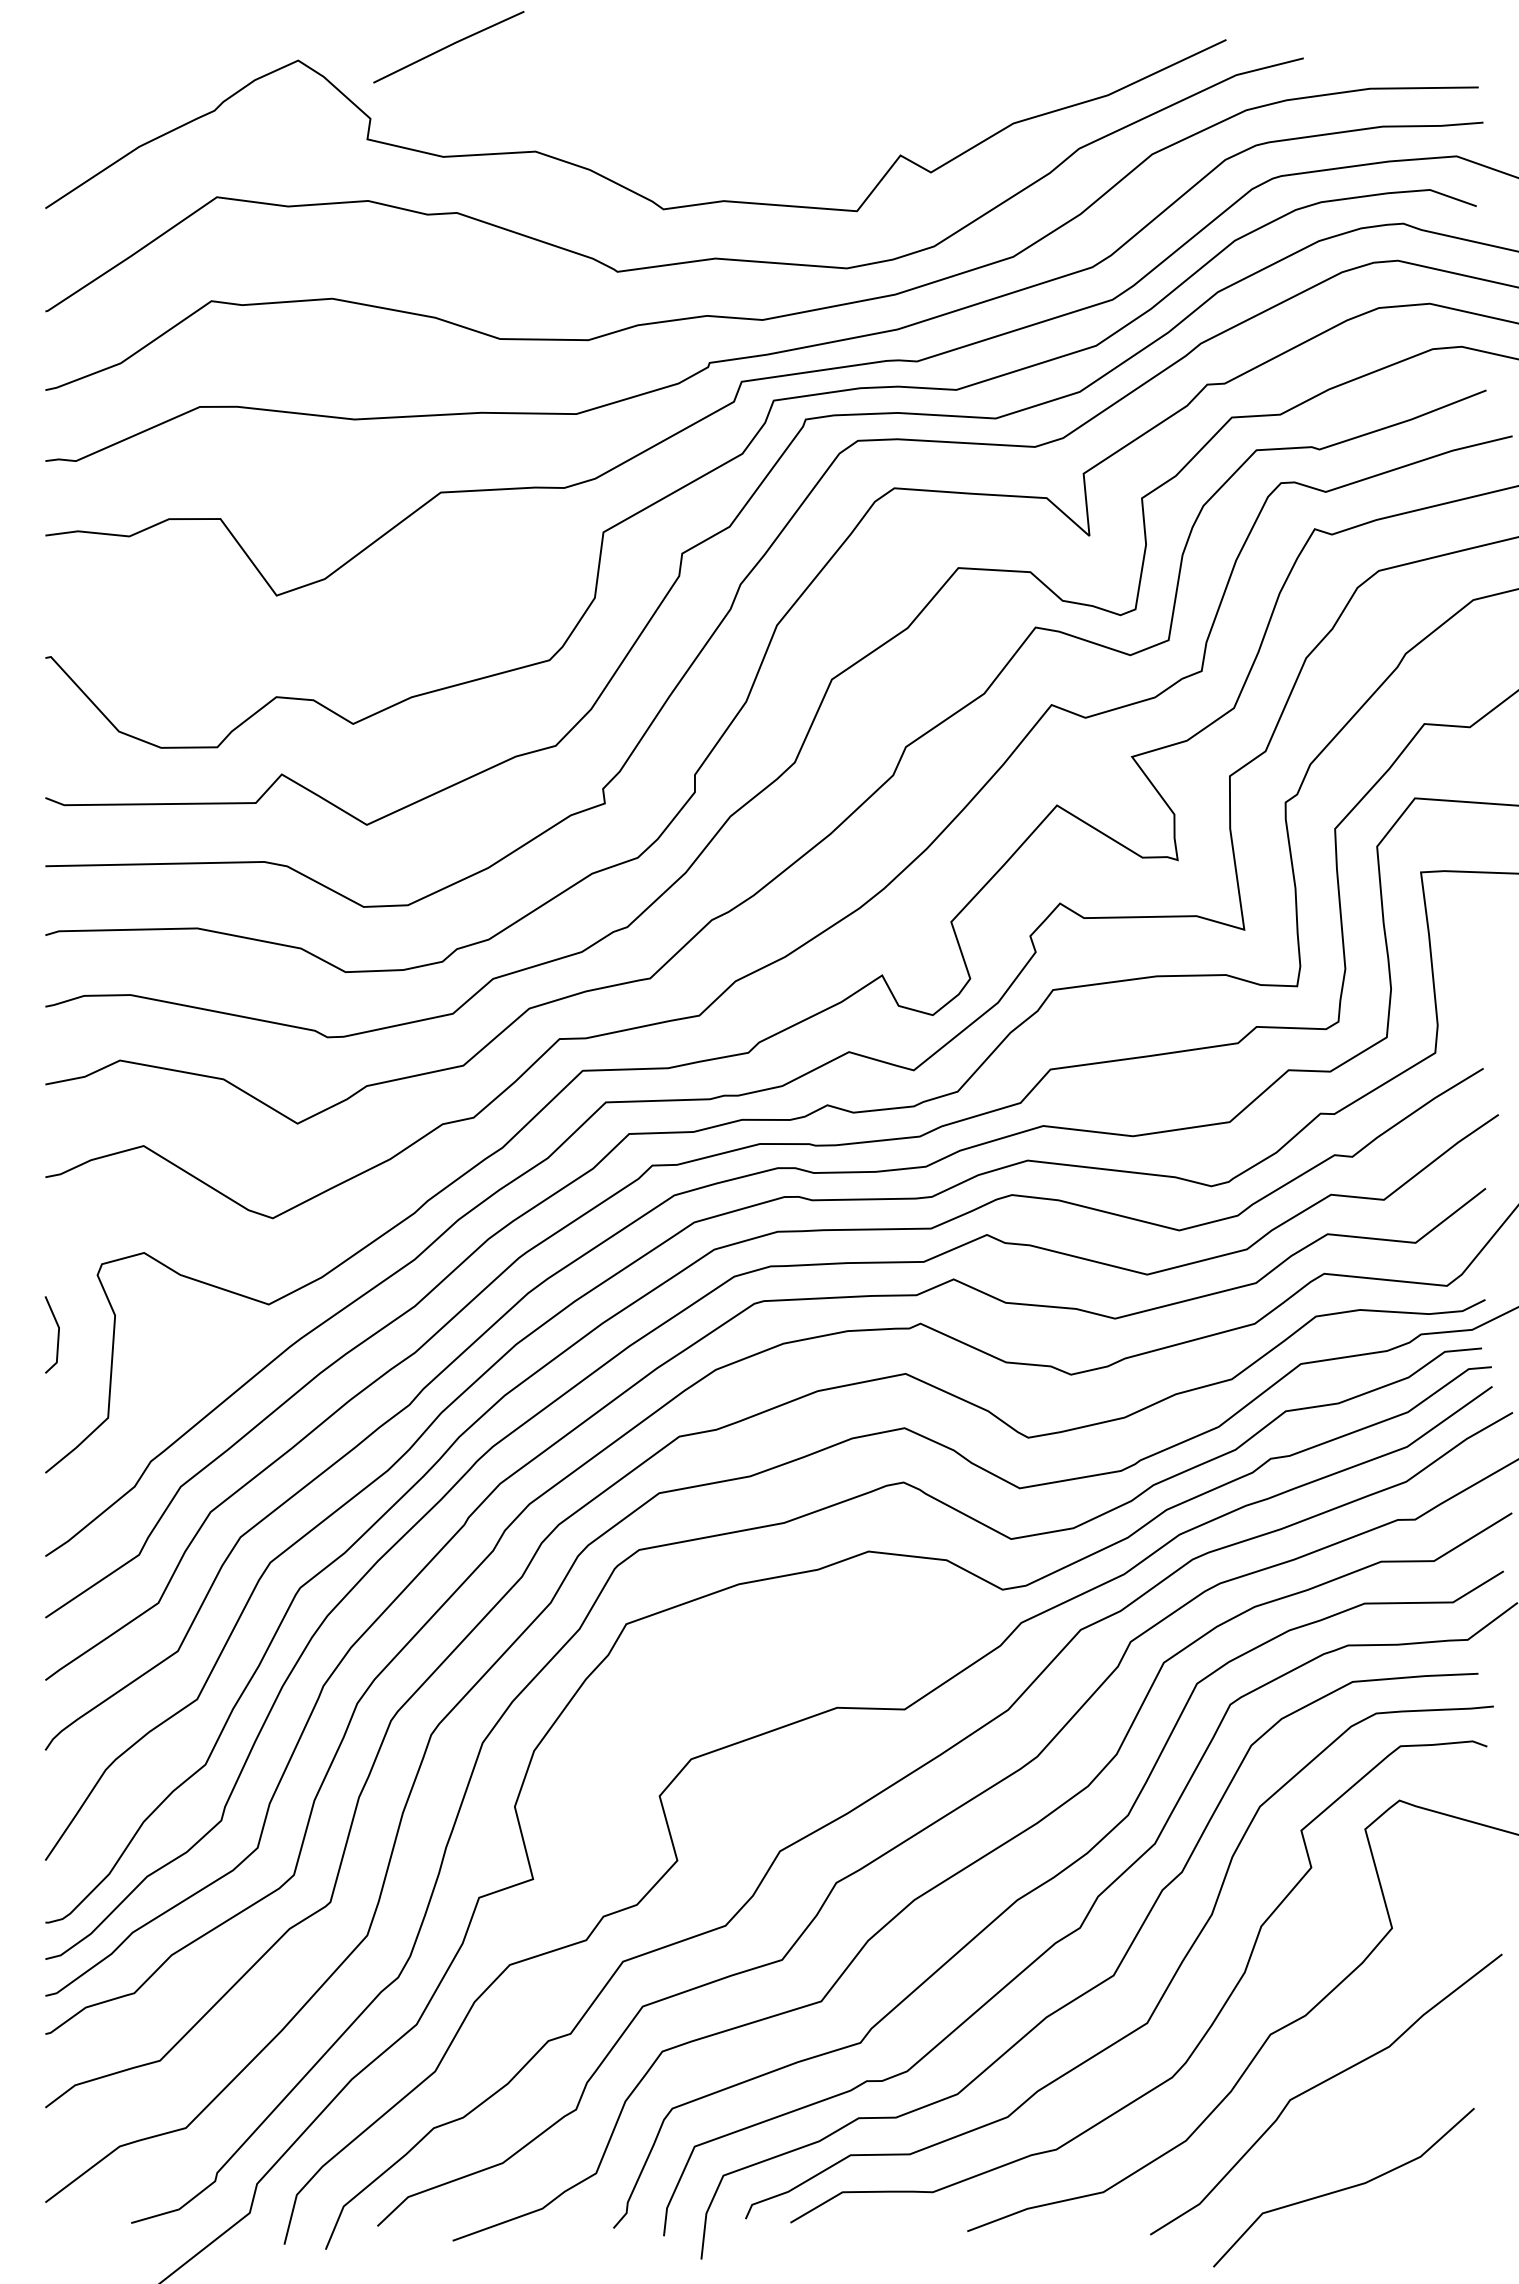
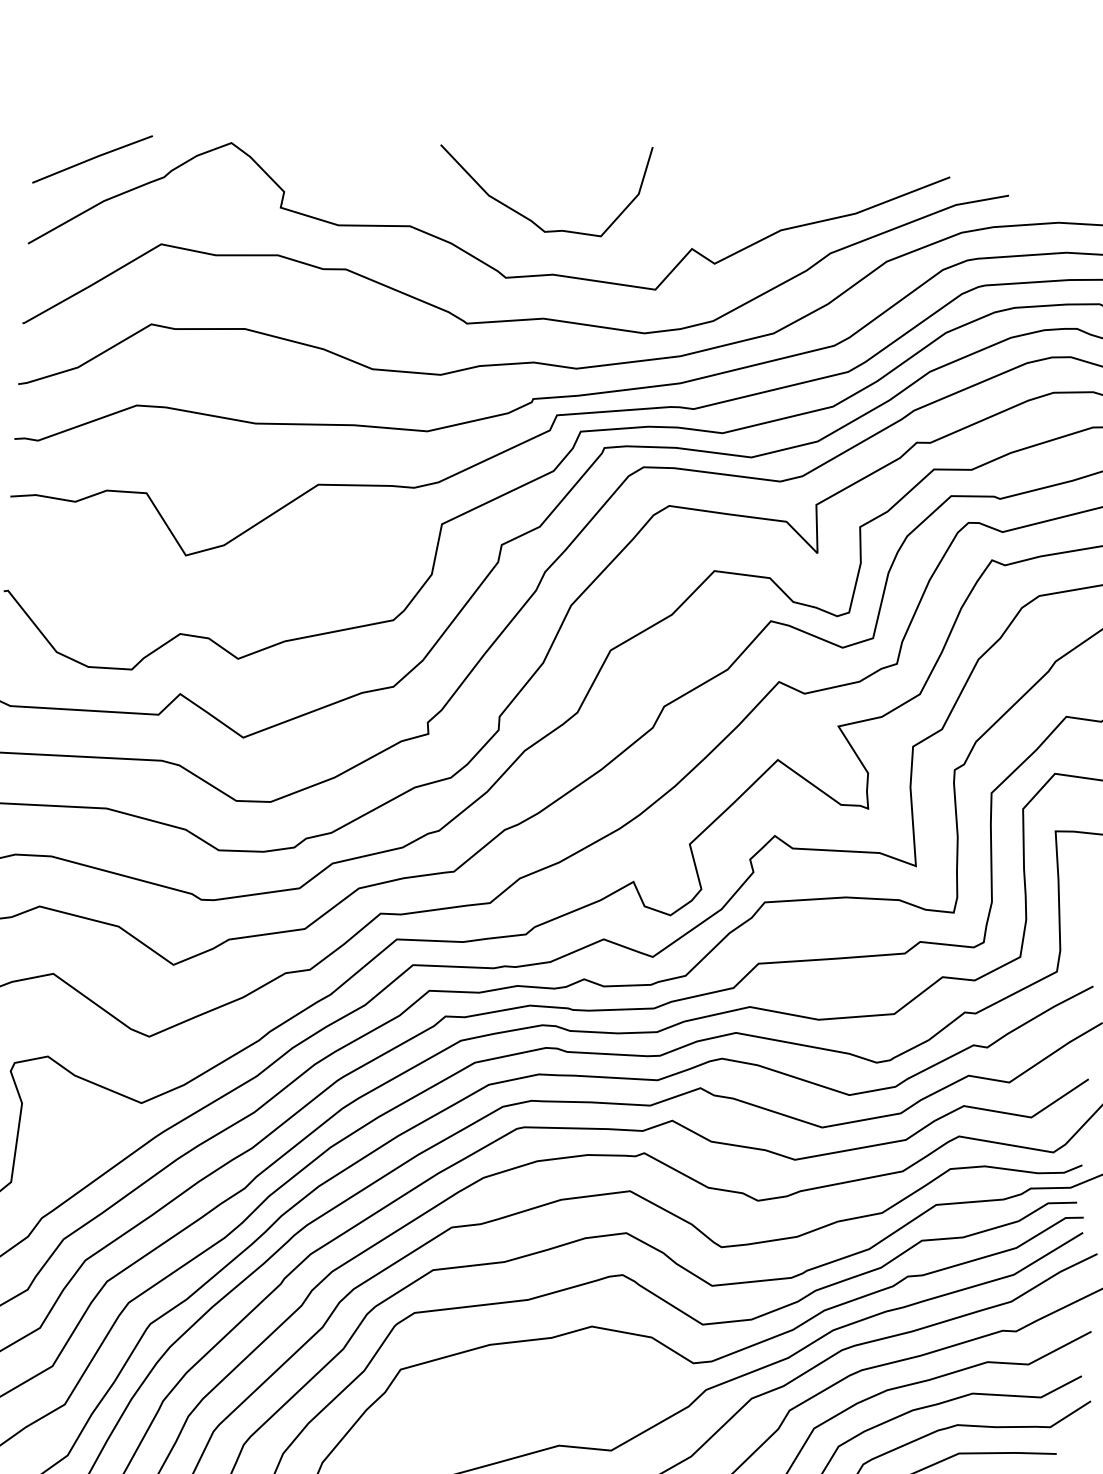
line: (448, 47) -> (92, 159), moved
curve: (683, 128) -> (525, 216), added

